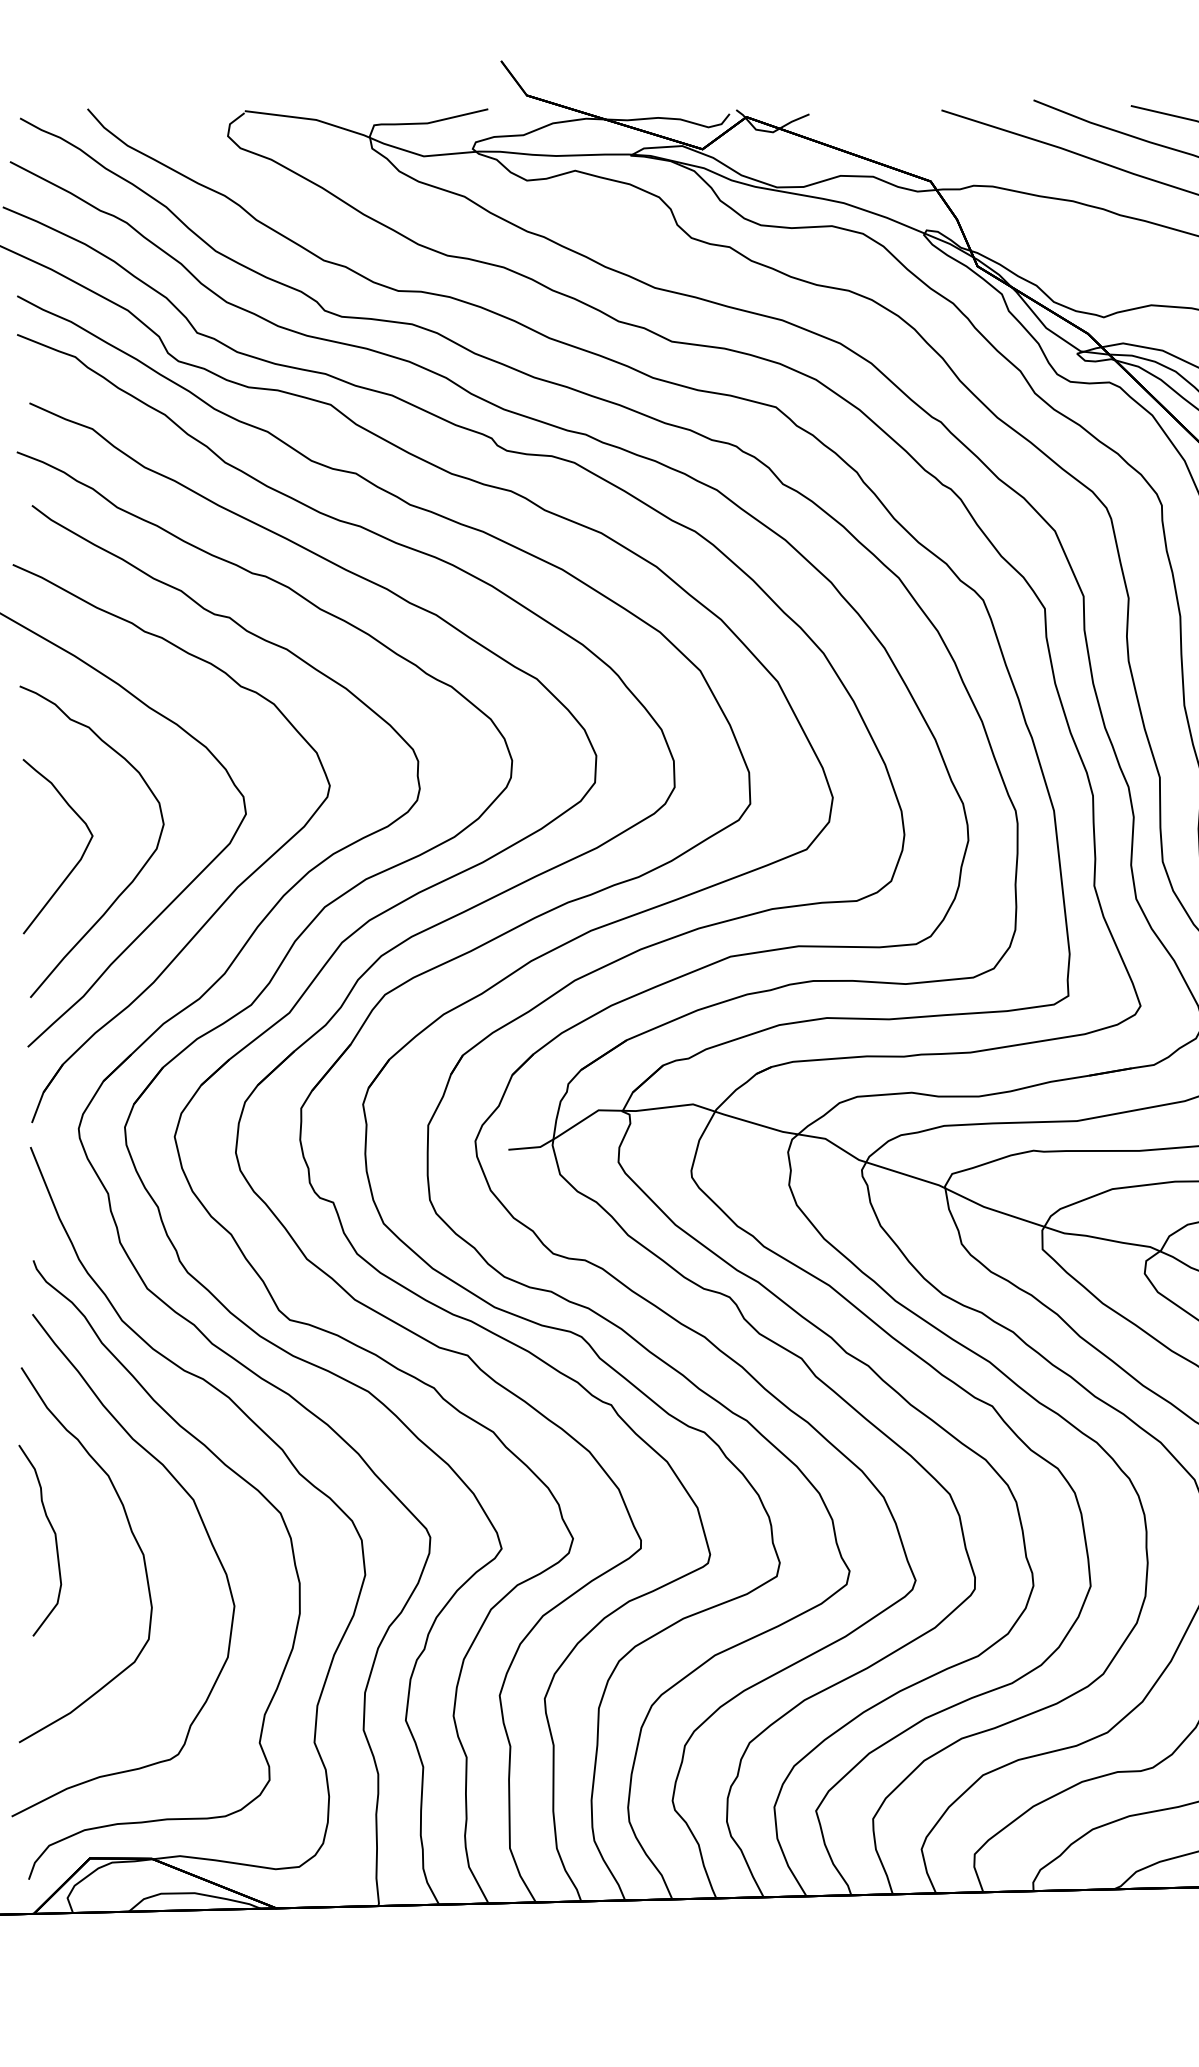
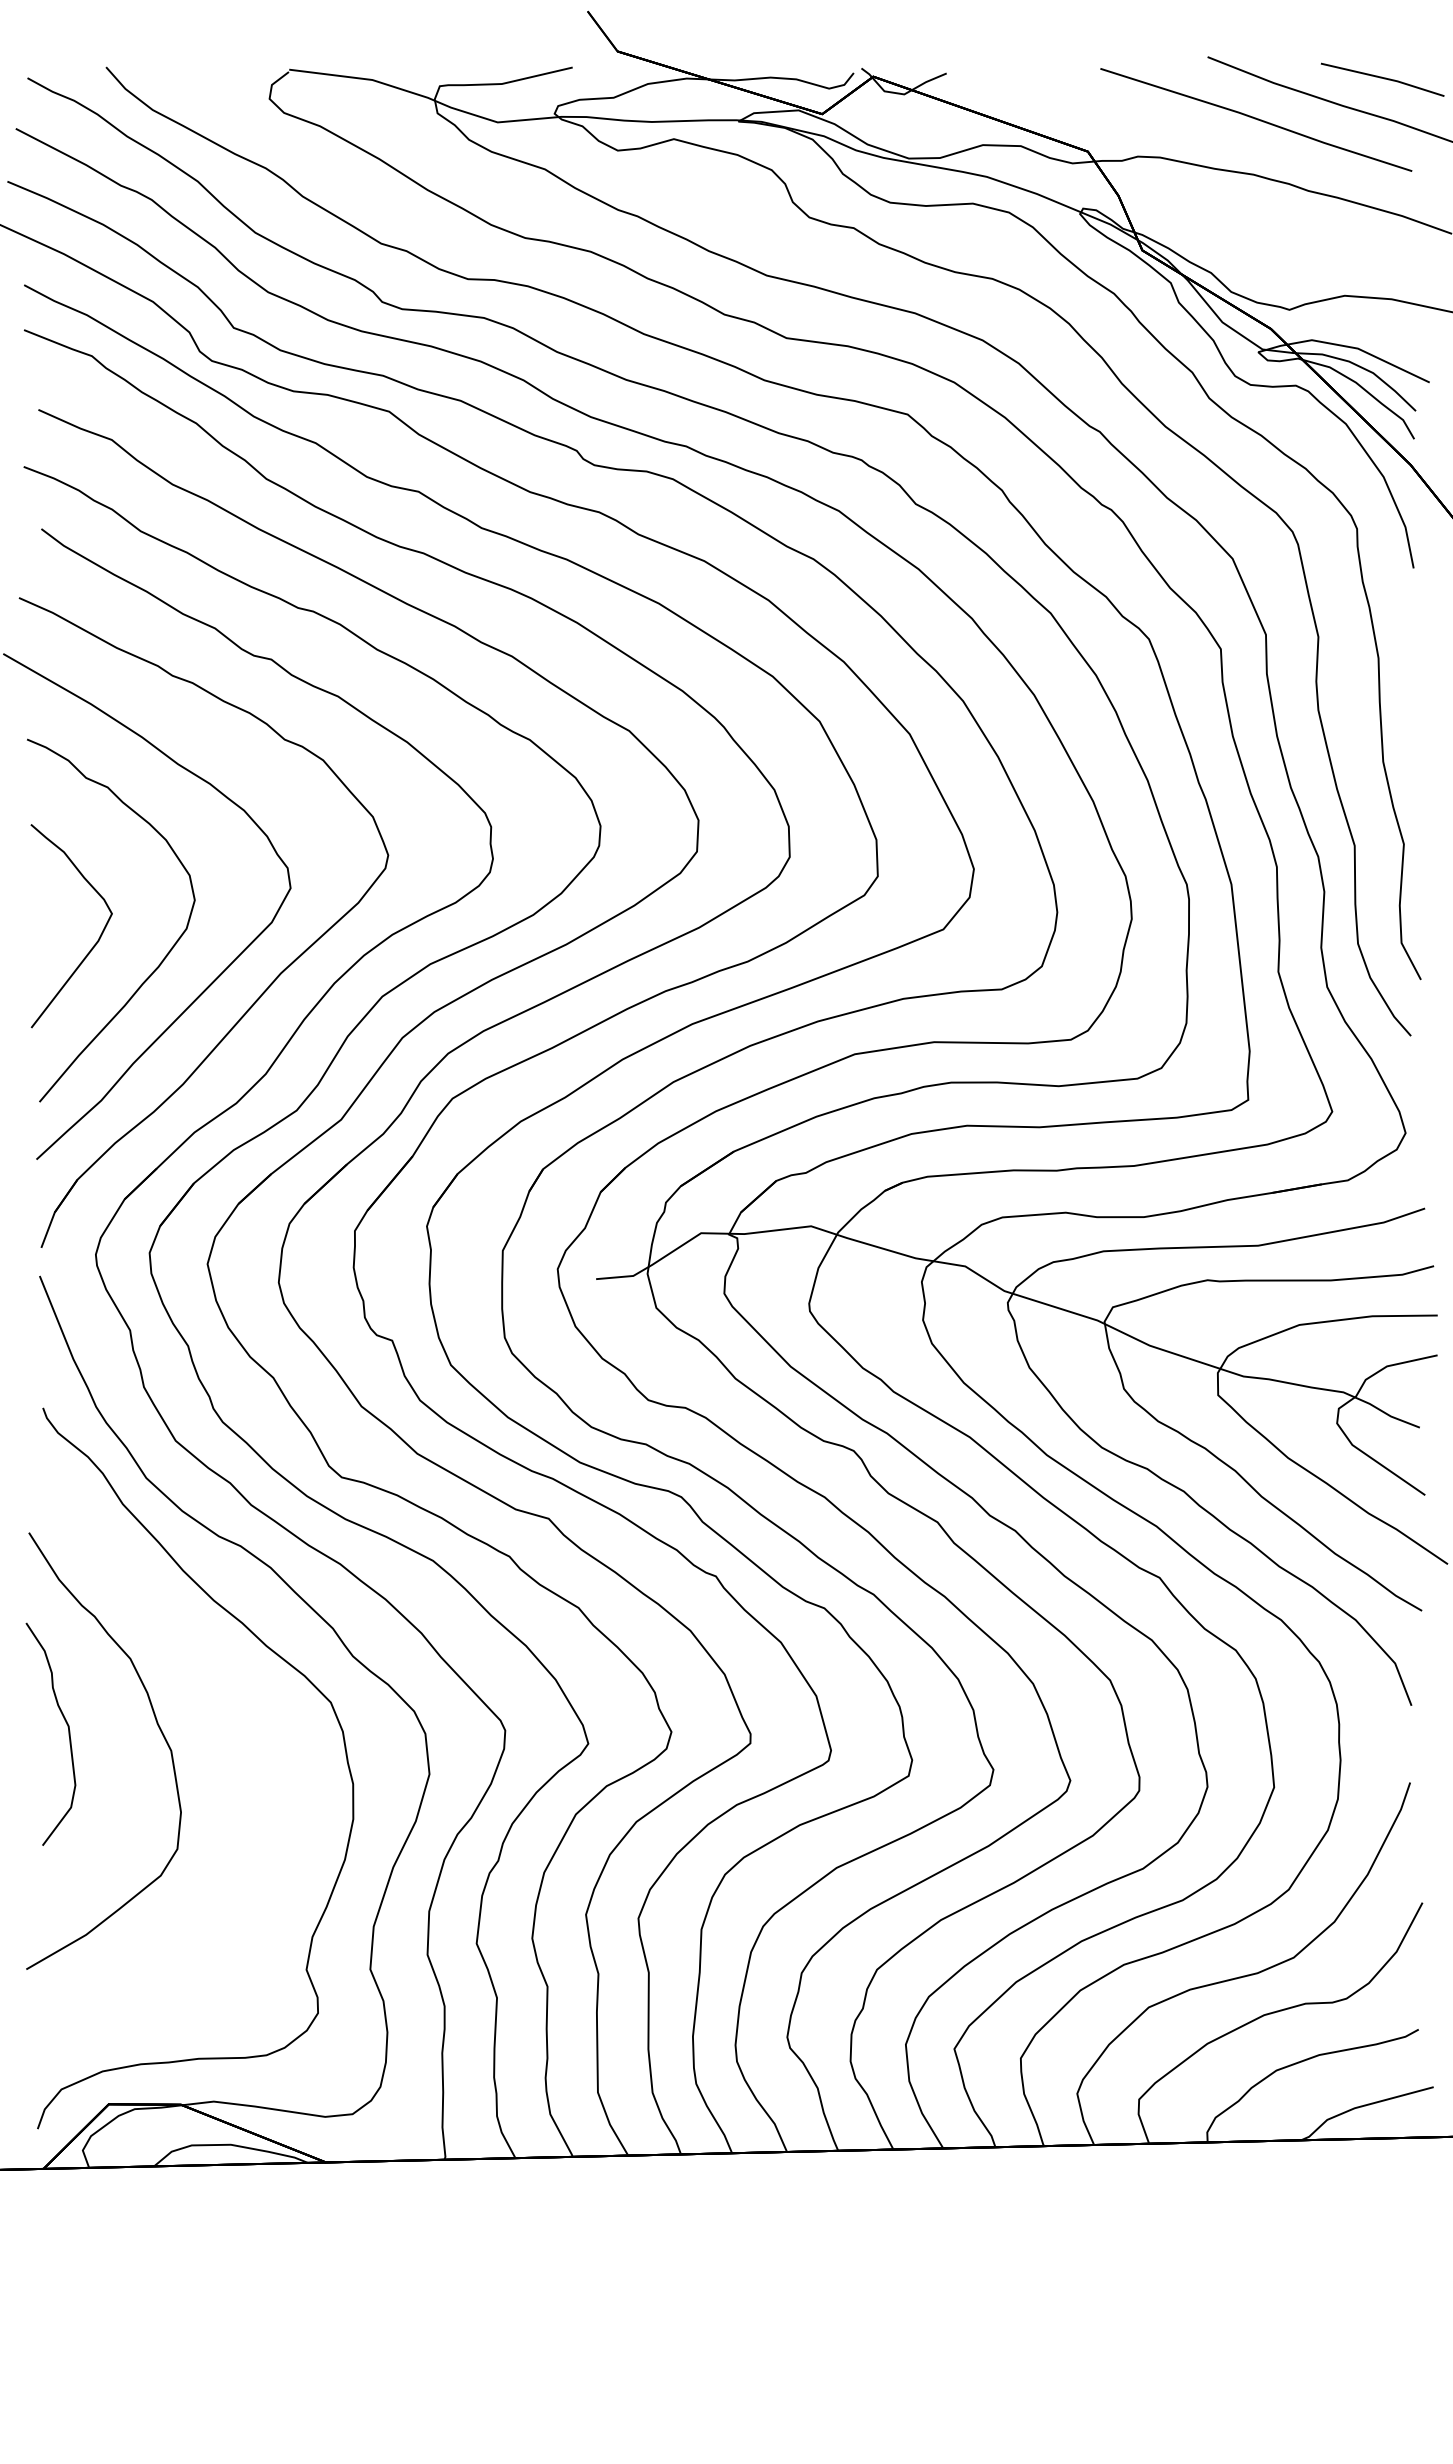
curve: (205, 1531) -> (243, 1723), removed

